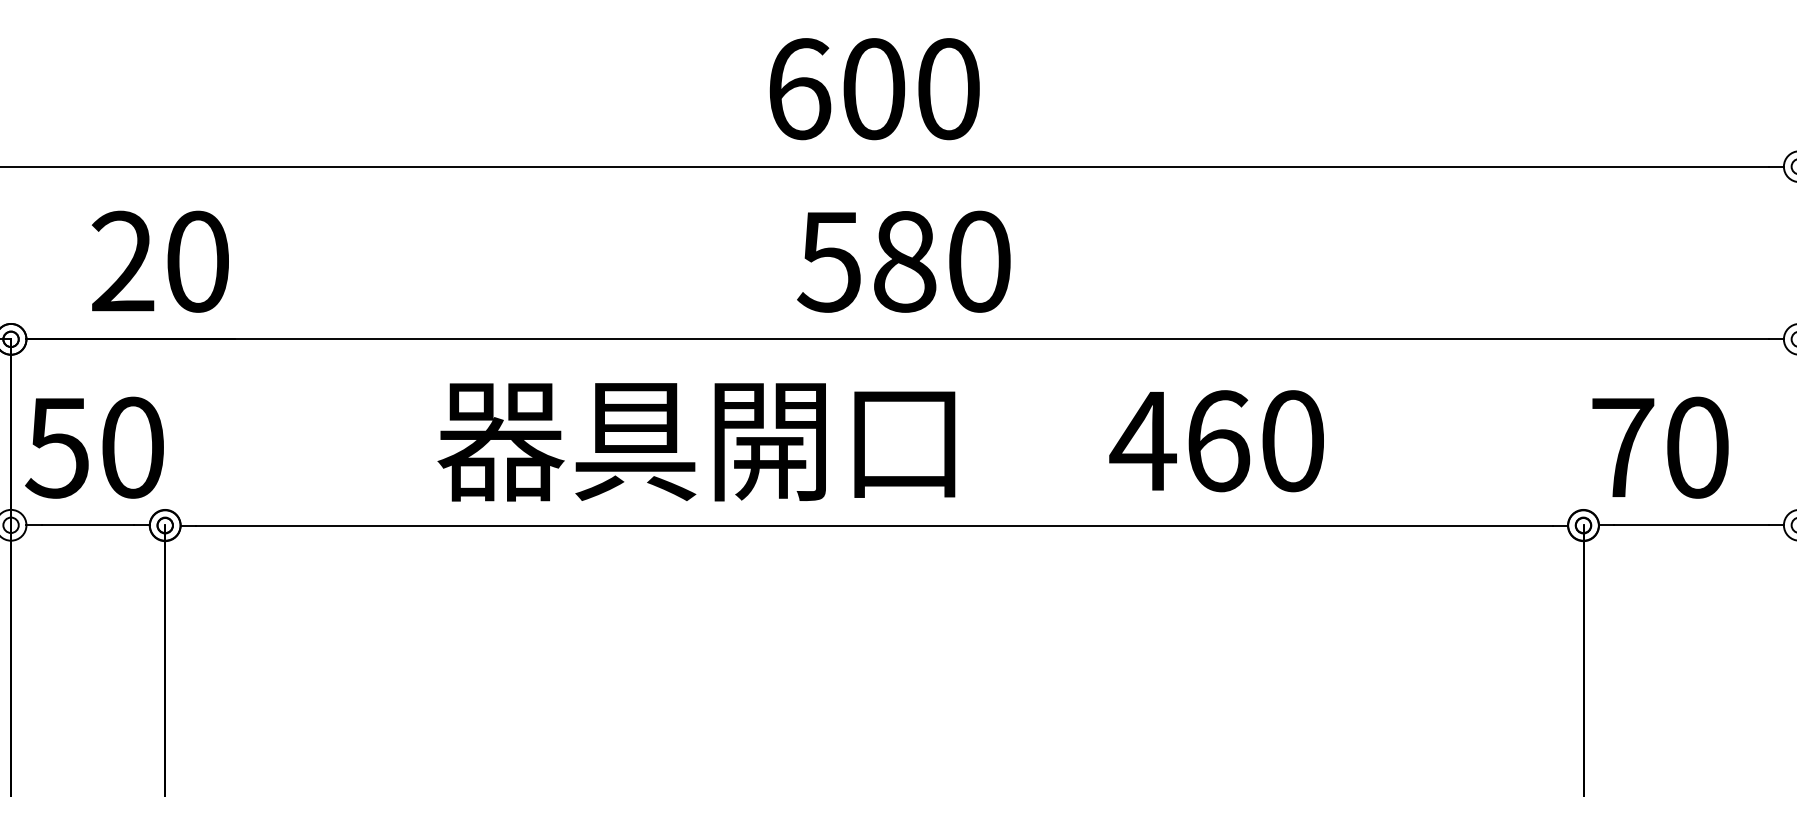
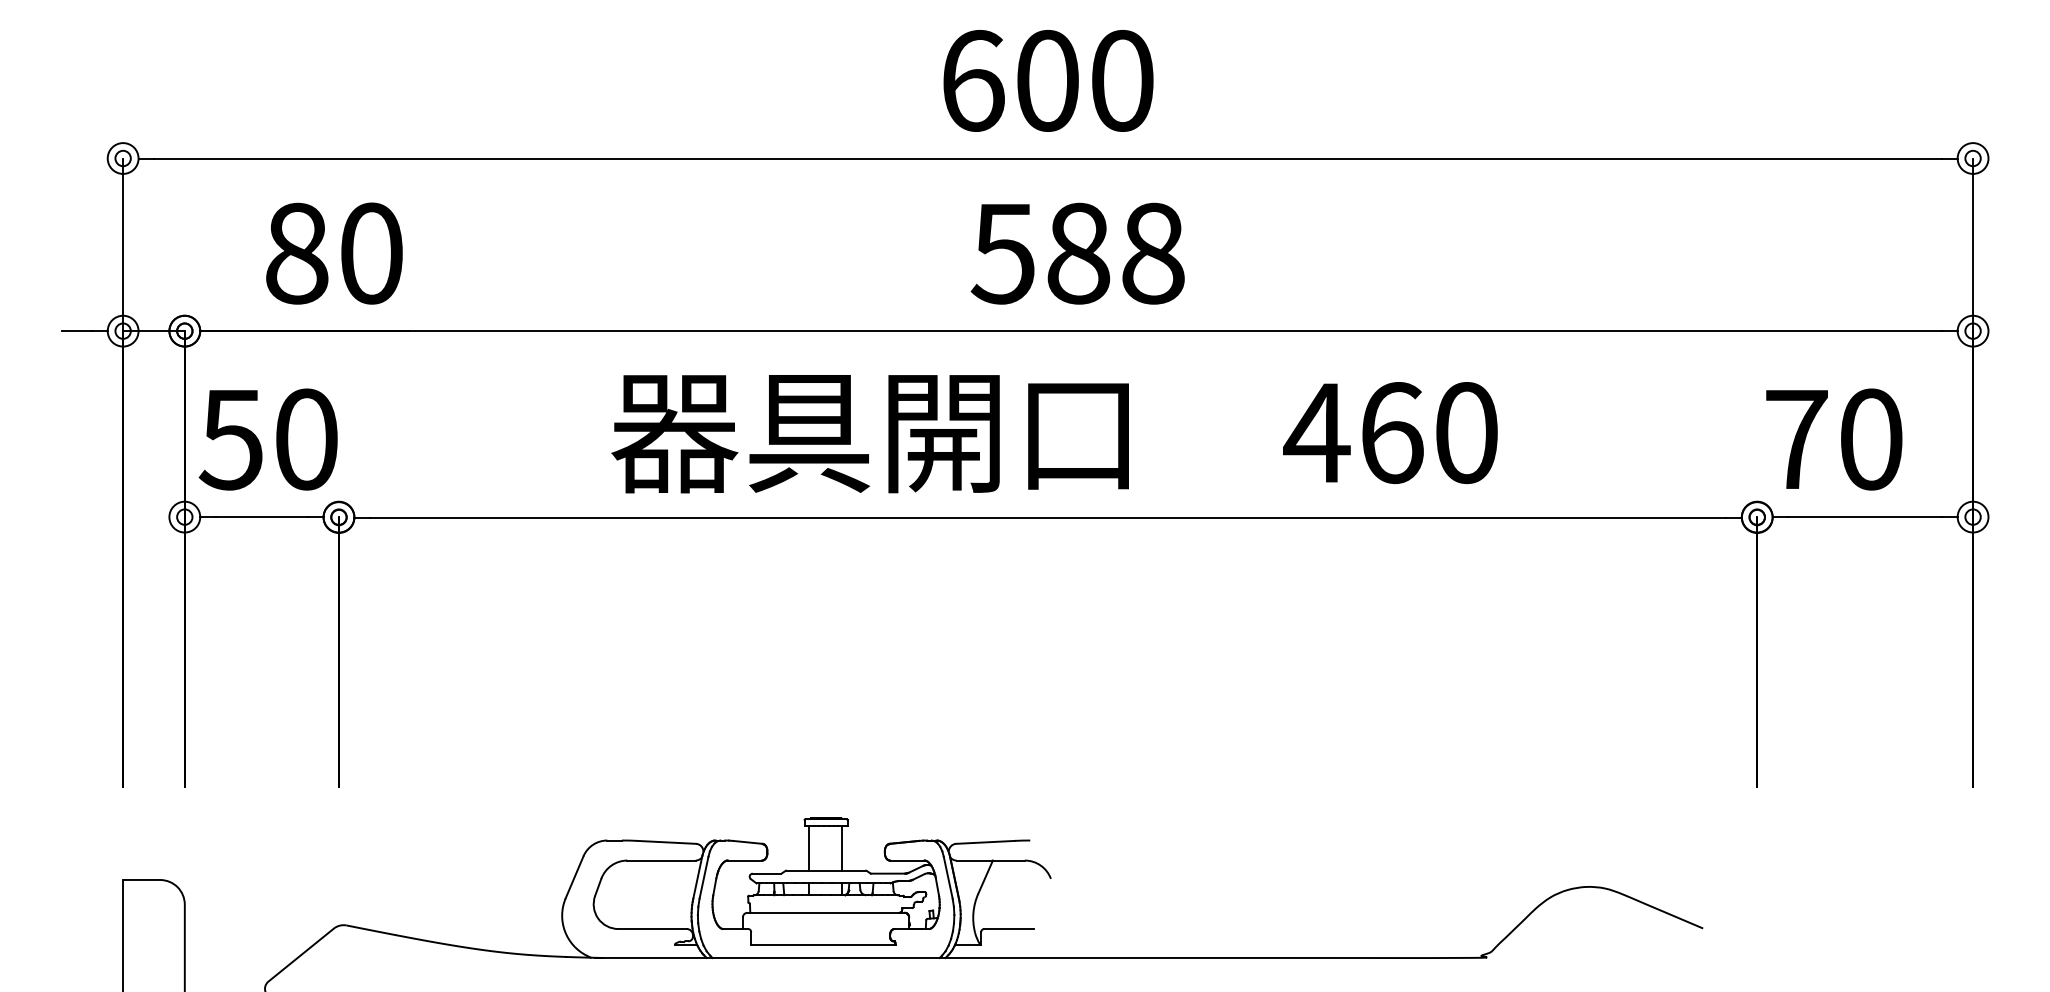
text: (122, 261) -> (296, 253), 20 -> 80
text: (979, 261) -> (1153, 253), 580 -> 588

